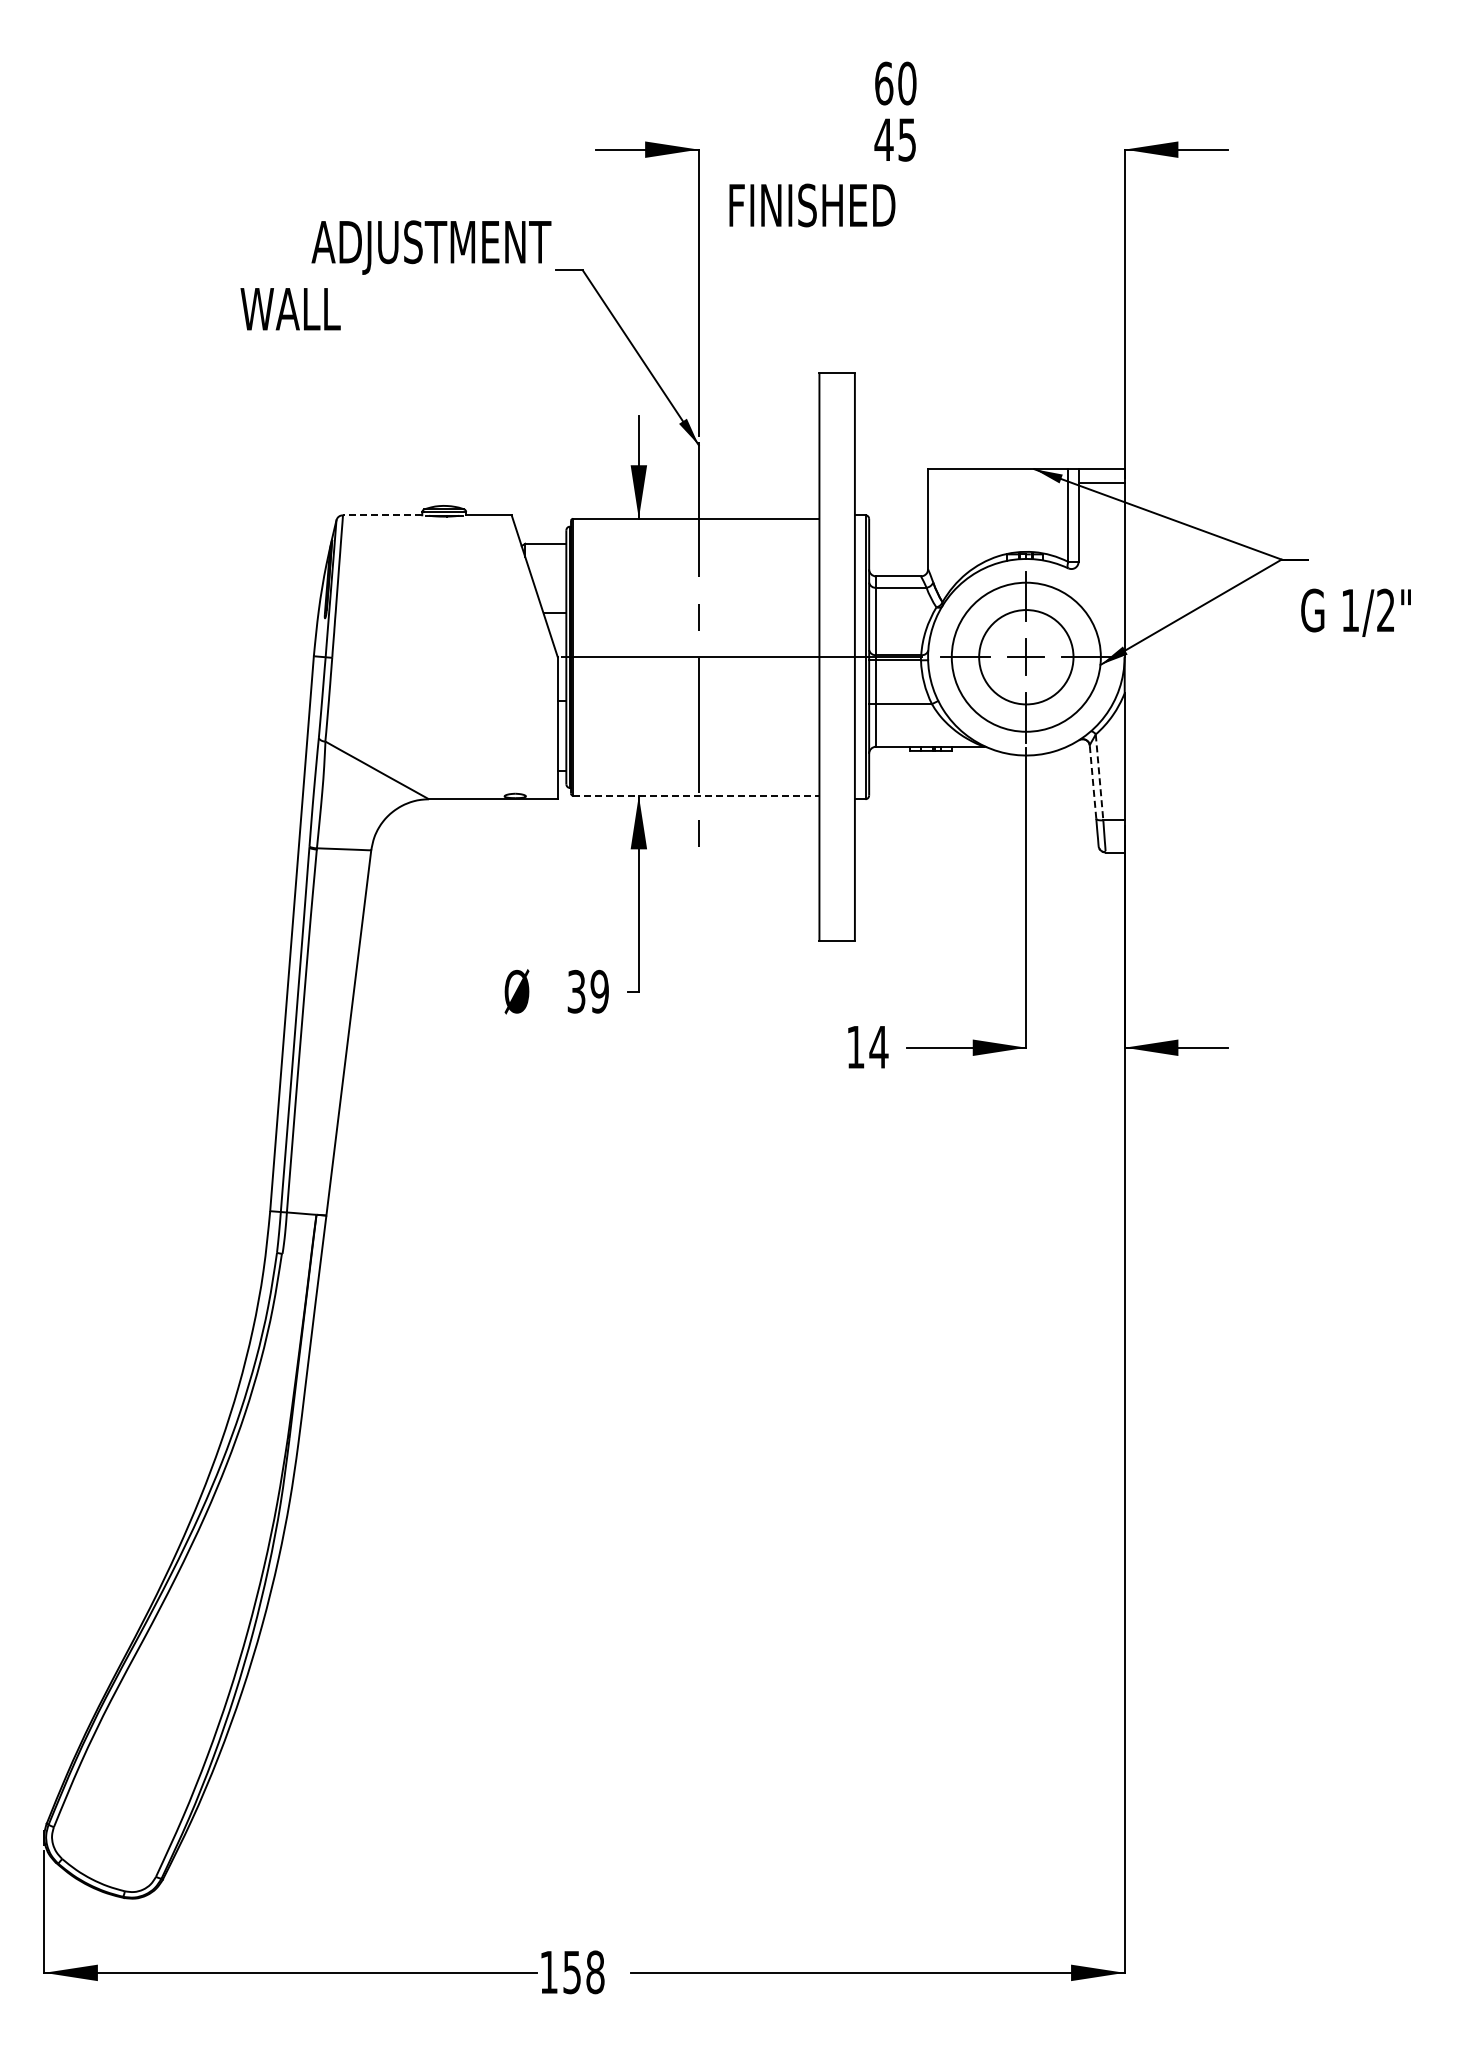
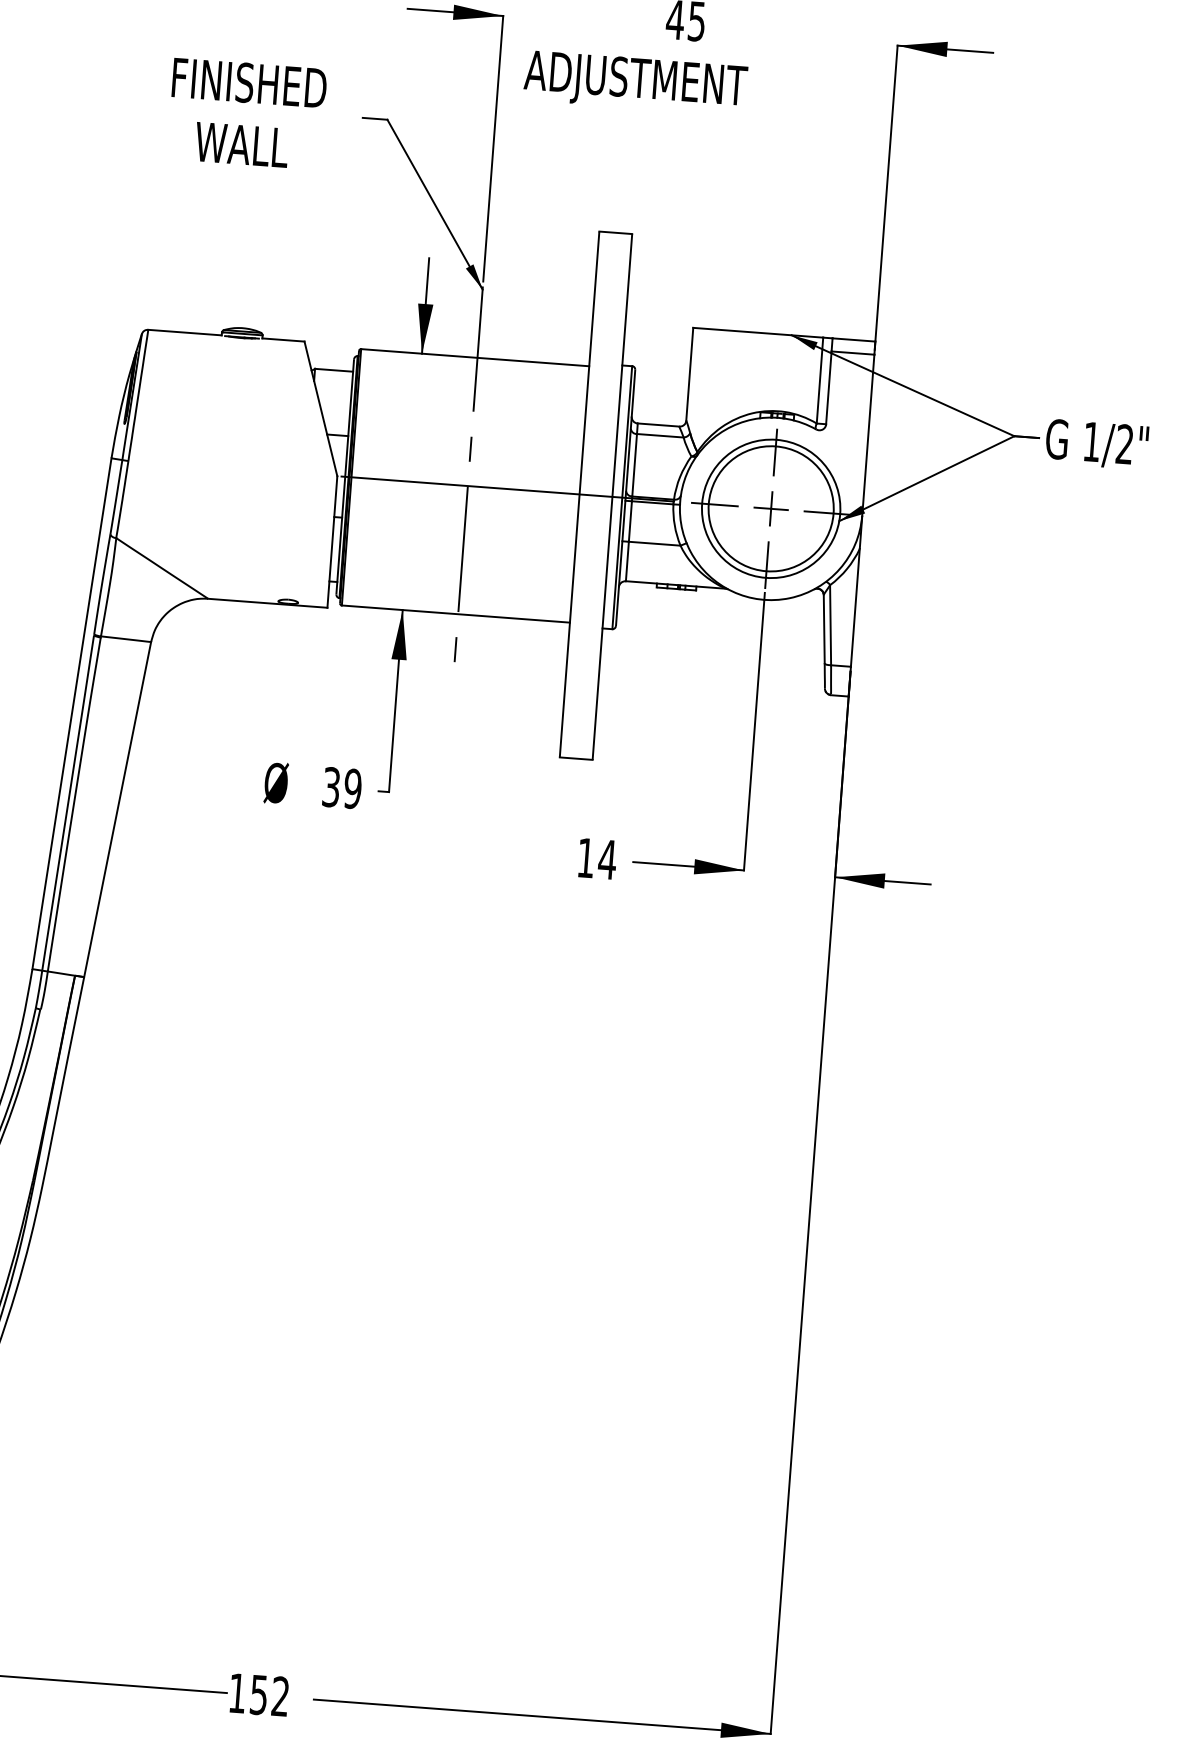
text: (846, 210) -> (635, 82), FINISHED -> ADJUSTMENT
text: (431, 247) -> (248, 88), ADJUSTMENT -> FINISHED
text: (290, 309) -> (241, 145), moved
line: (382, 515) -> (184, 332), dashed -> solid
text: (1355, 612) -> (1096, 444), moved
circle: (1025, 656) -> (770, 508), size x1.43
line: (1099, 777) -> (830, 625), dashed -> solid
line: (1093, 782) -> (824, 629), dashed -> solid
line: (696, 795) -> (456, 613), dashed -> solid
text: (595, 1972) -> (280, 1696), 158 -> 152

